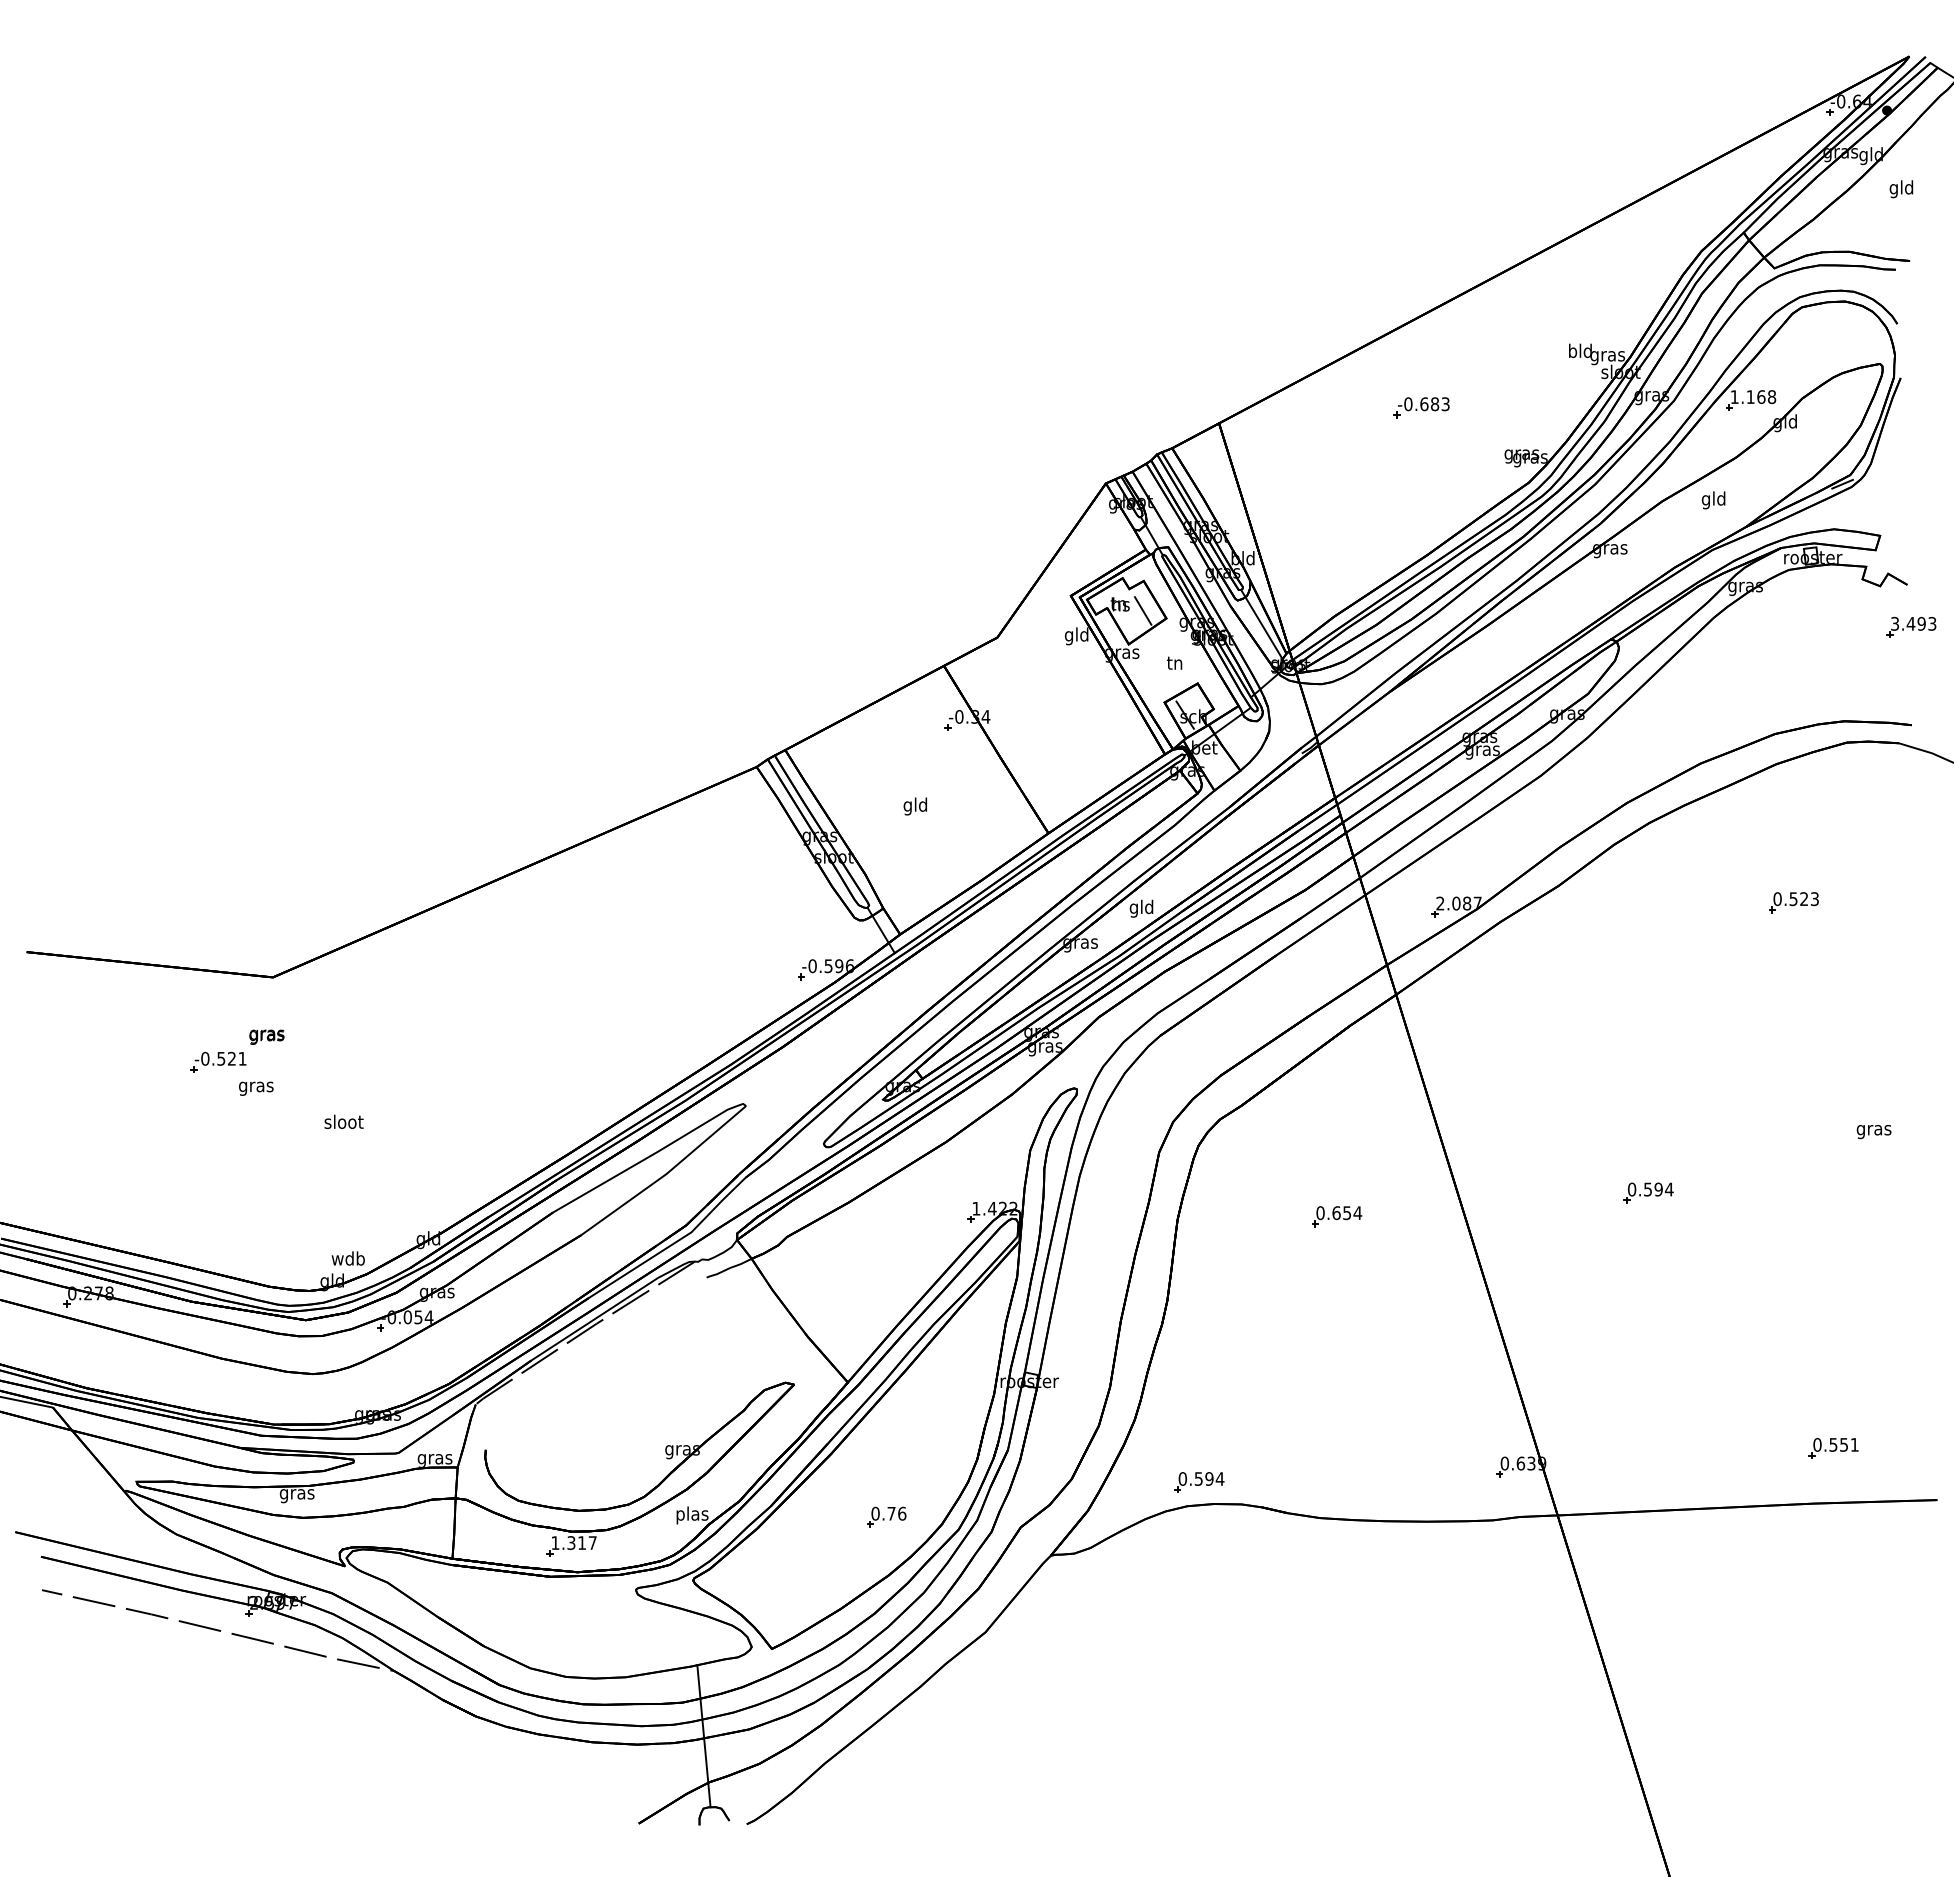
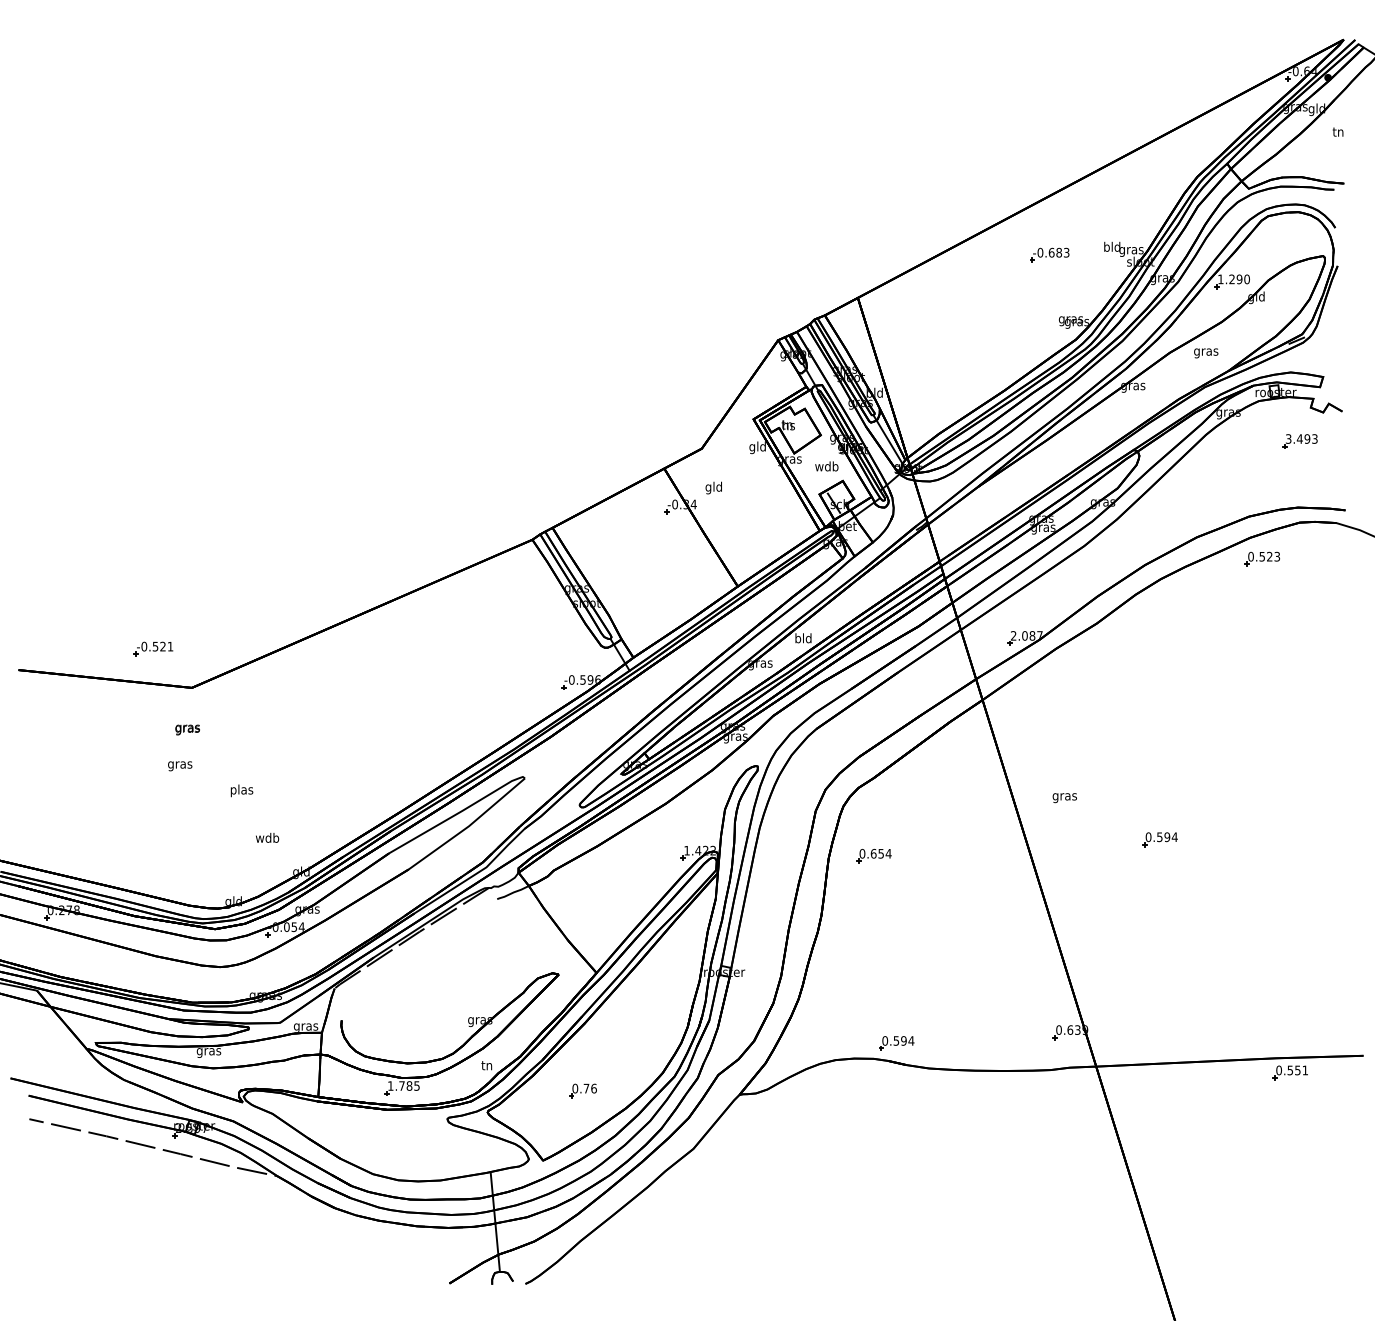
text: (1901, 189) -> (1338, 133), gld -> tn
text: (1761, 397) -> (1239, 279), 1.168 -> 1.290
part: (1421, 407) -> (1049, 255), moved
text: (1713, 500) -> (1205, 352), gld -> gras
line: (1142, 610) -> (803, 429), removed
part: (1911, 626) -> (1300, 440), moved
text: (1174, 662) -> (826, 466), tn -> wdb
text: (914, 806) -> (713, 488), moved
part: (1793, 902) -> (1262, 559), moved
text: (1133, 908) -> (797, 639), gld -> bld
part: (218, 1061) -> (153, 648), moved
text: (343, 1123) -> (241, 790), sloot -> plas
text: (1873, 1132) -> (1064, 798), moved
part: (1337, 1216) -> (874, 856), moved
text: (347, 1258) -> (266, 837), moved
part: (1833, 1448) -> (1290, 1072), moved
part: (1199, 1482) -> (896, 1043), moved
text: (692, 1515) -> (487, 1066), plas -> tn
part: (886, 1516) -> (582, 1090), moved
text: (581, 1542) -> (409, 1085), 1.317 -> 1.785

